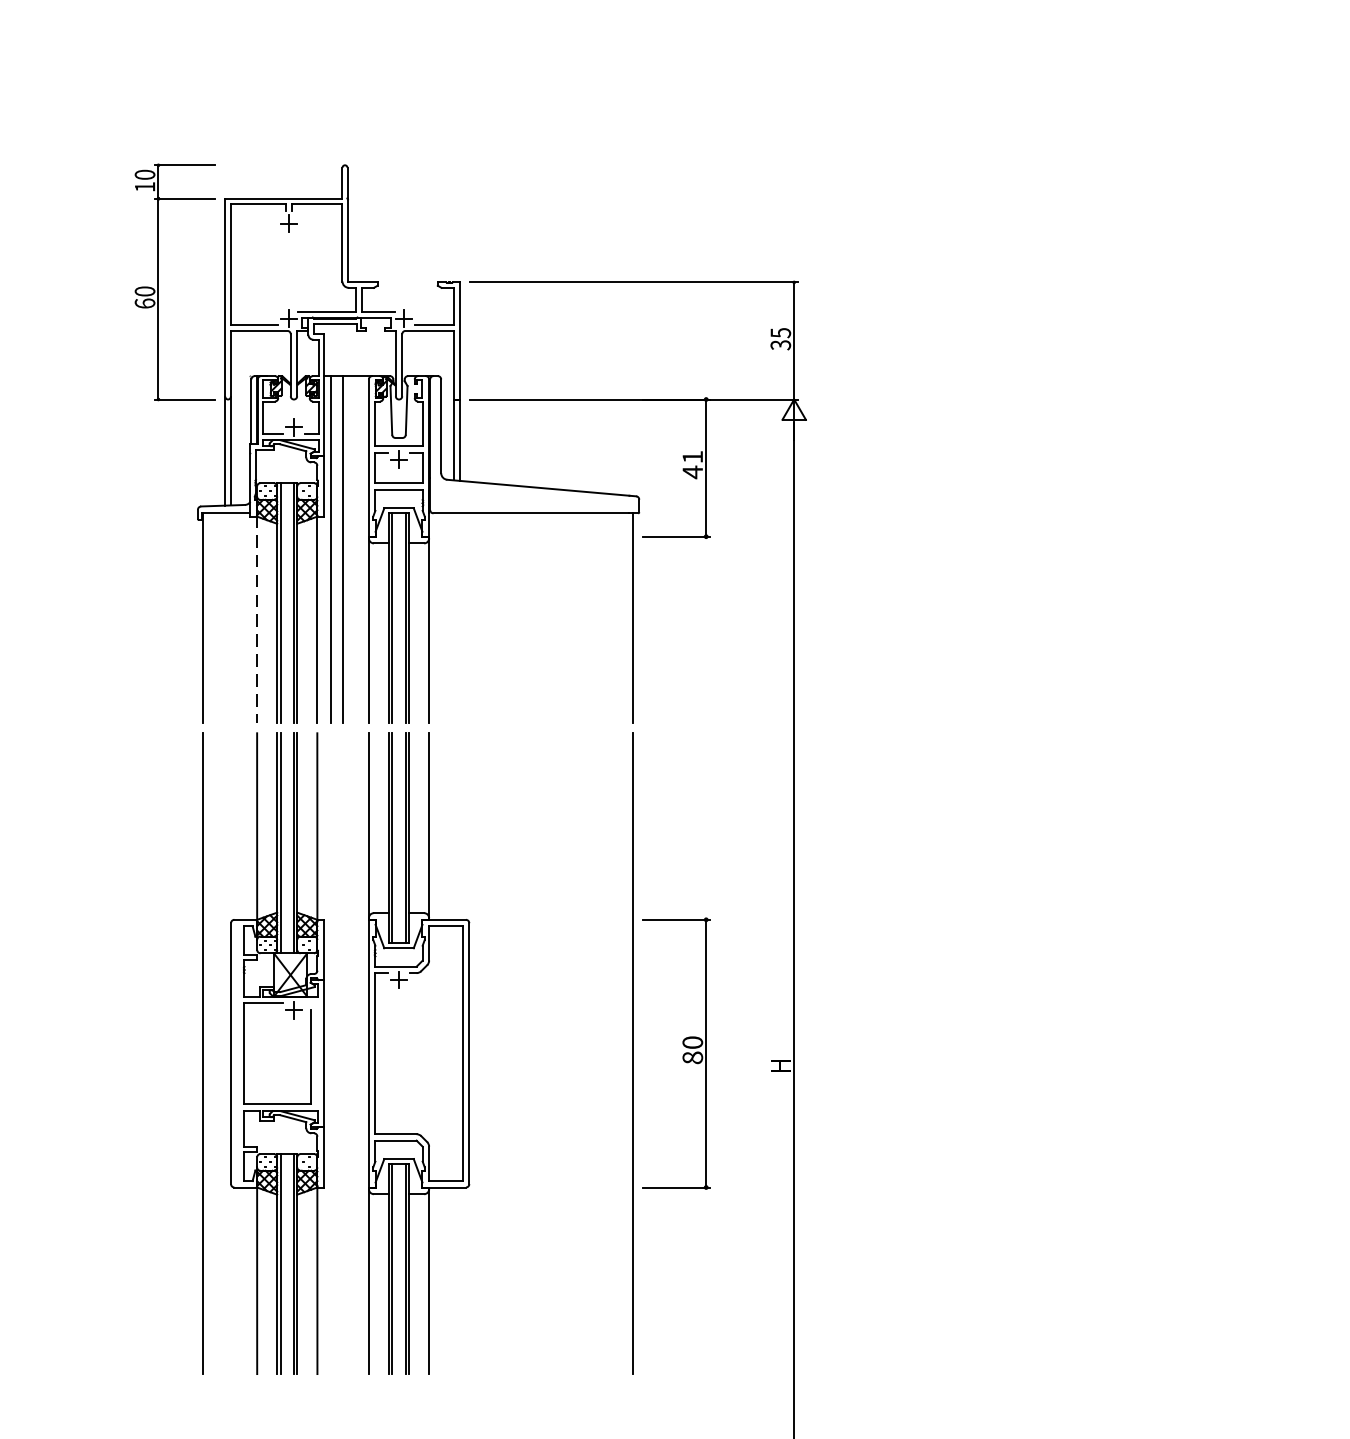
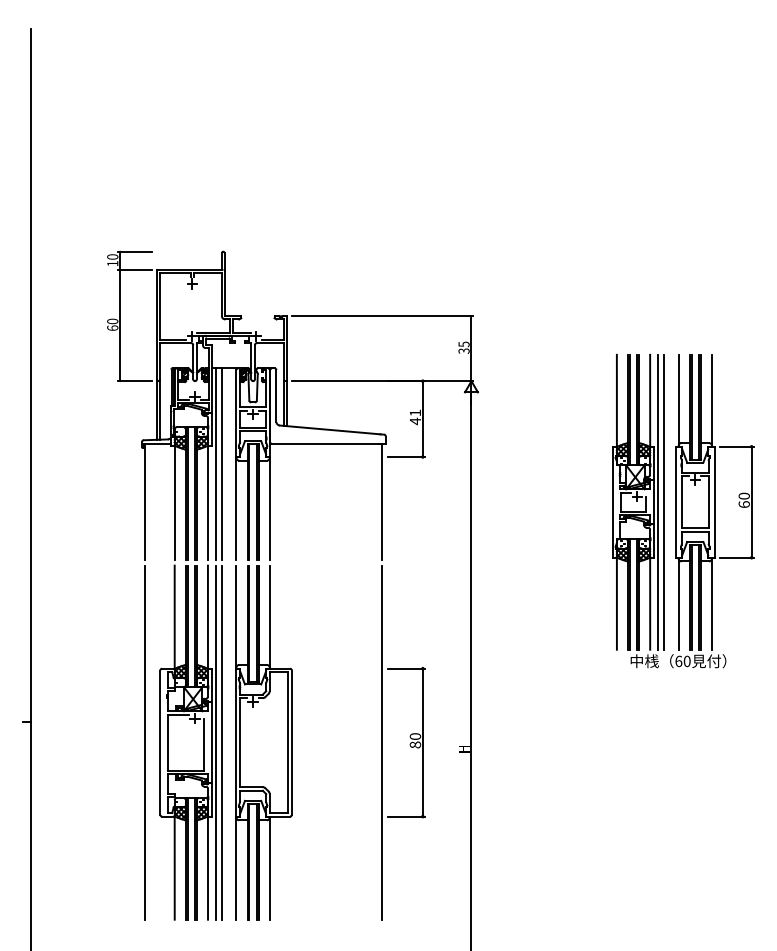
line: (256, 619) -> (174, 502), dashed -> solid
part: (1177, 633) -> (683, 510), added
line: (330, 1053) -> (215, 742), added
line: (343, 1053) -> (222, 742), added

